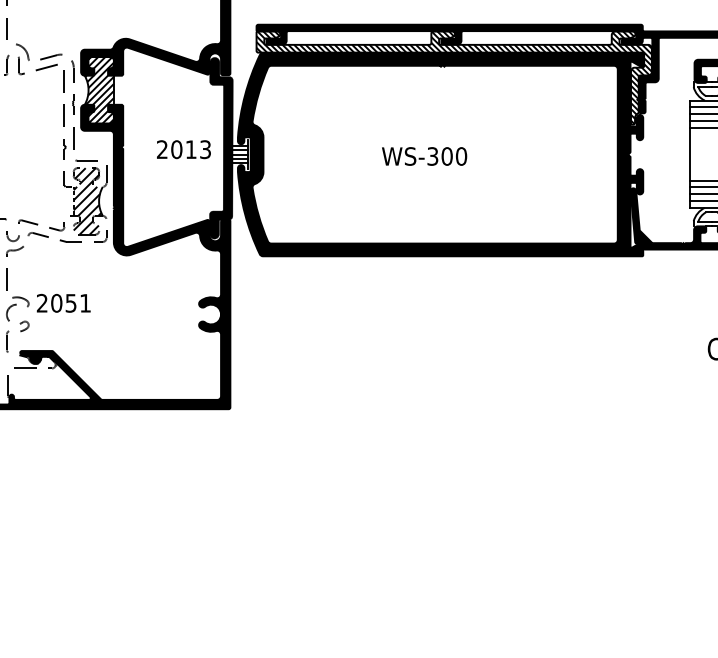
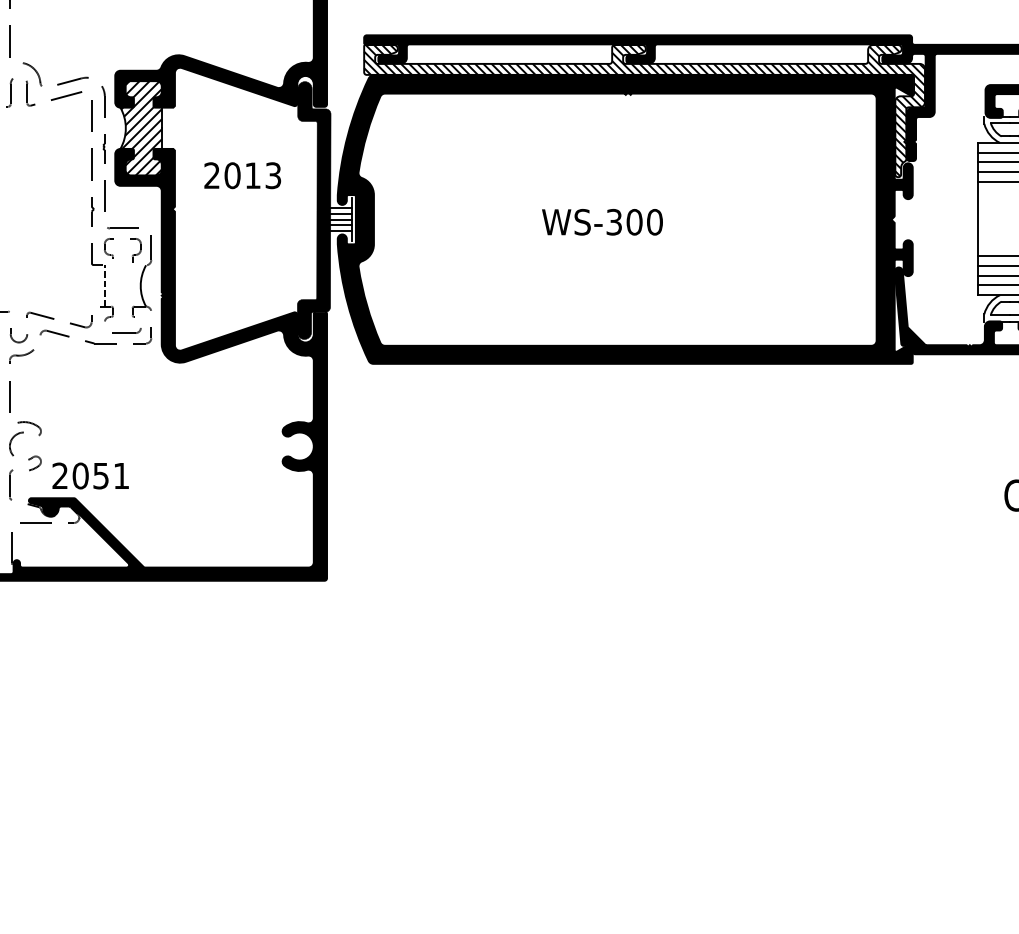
text: (183, 149) -> (242, 175), moved
hatch: (87, 201) -> (124, 286), removed
text: (63, 302) -> (90, 474), moved

